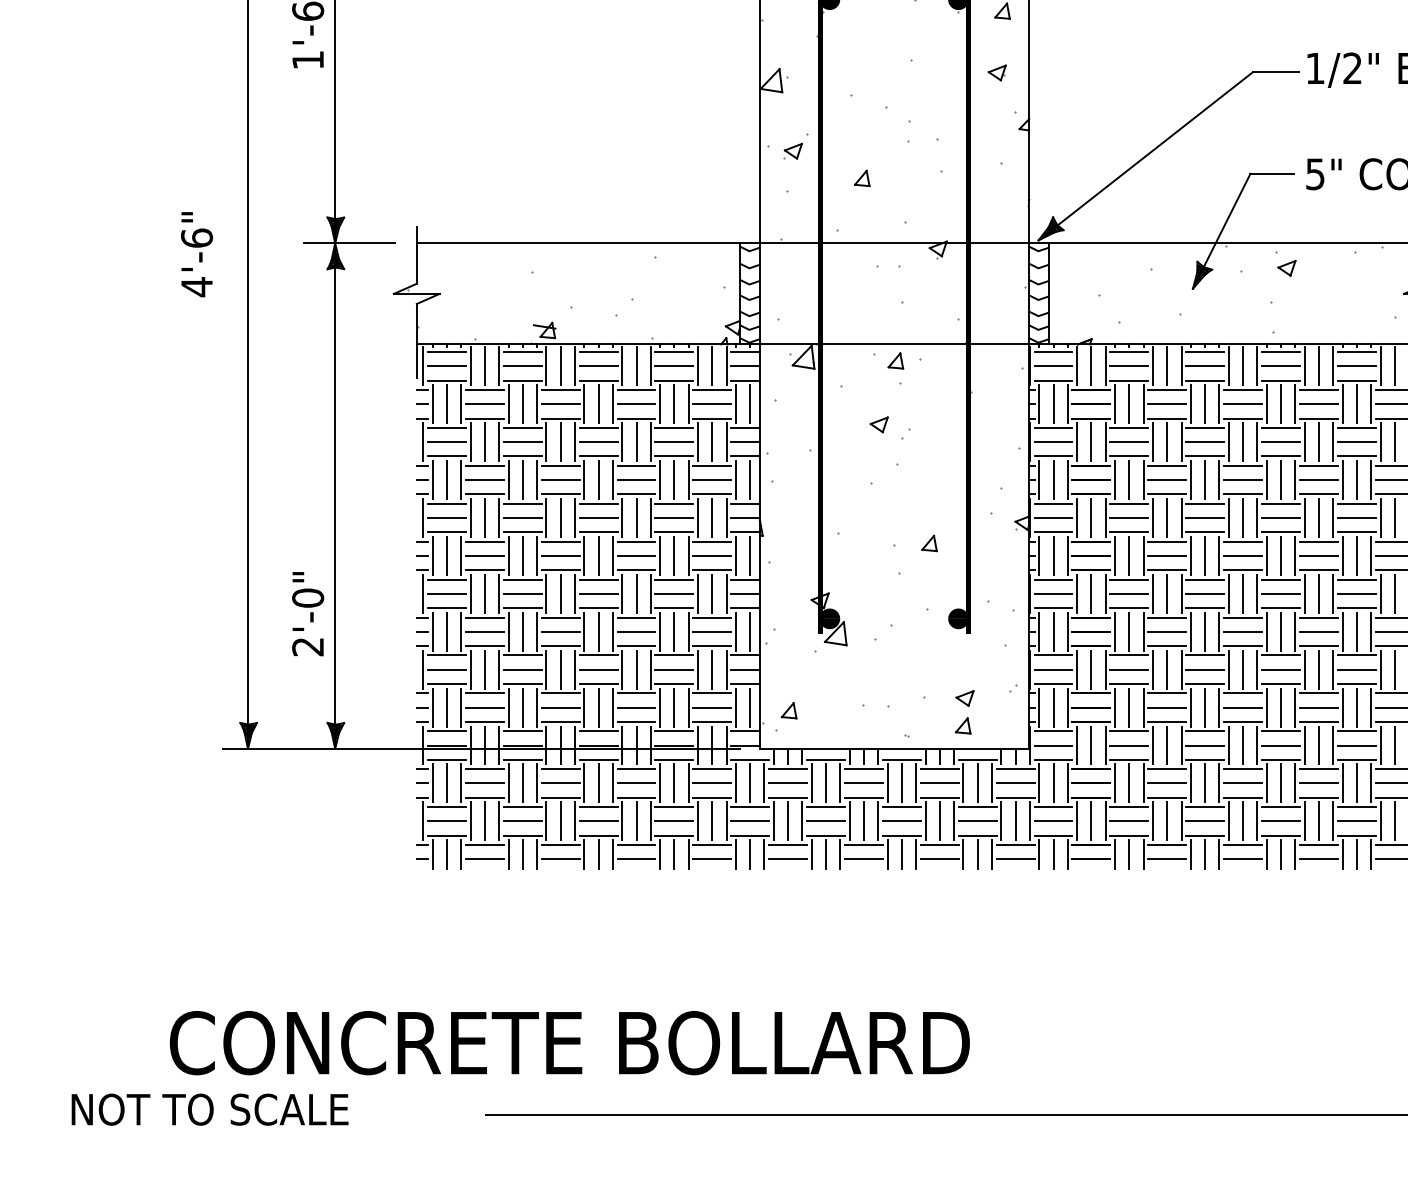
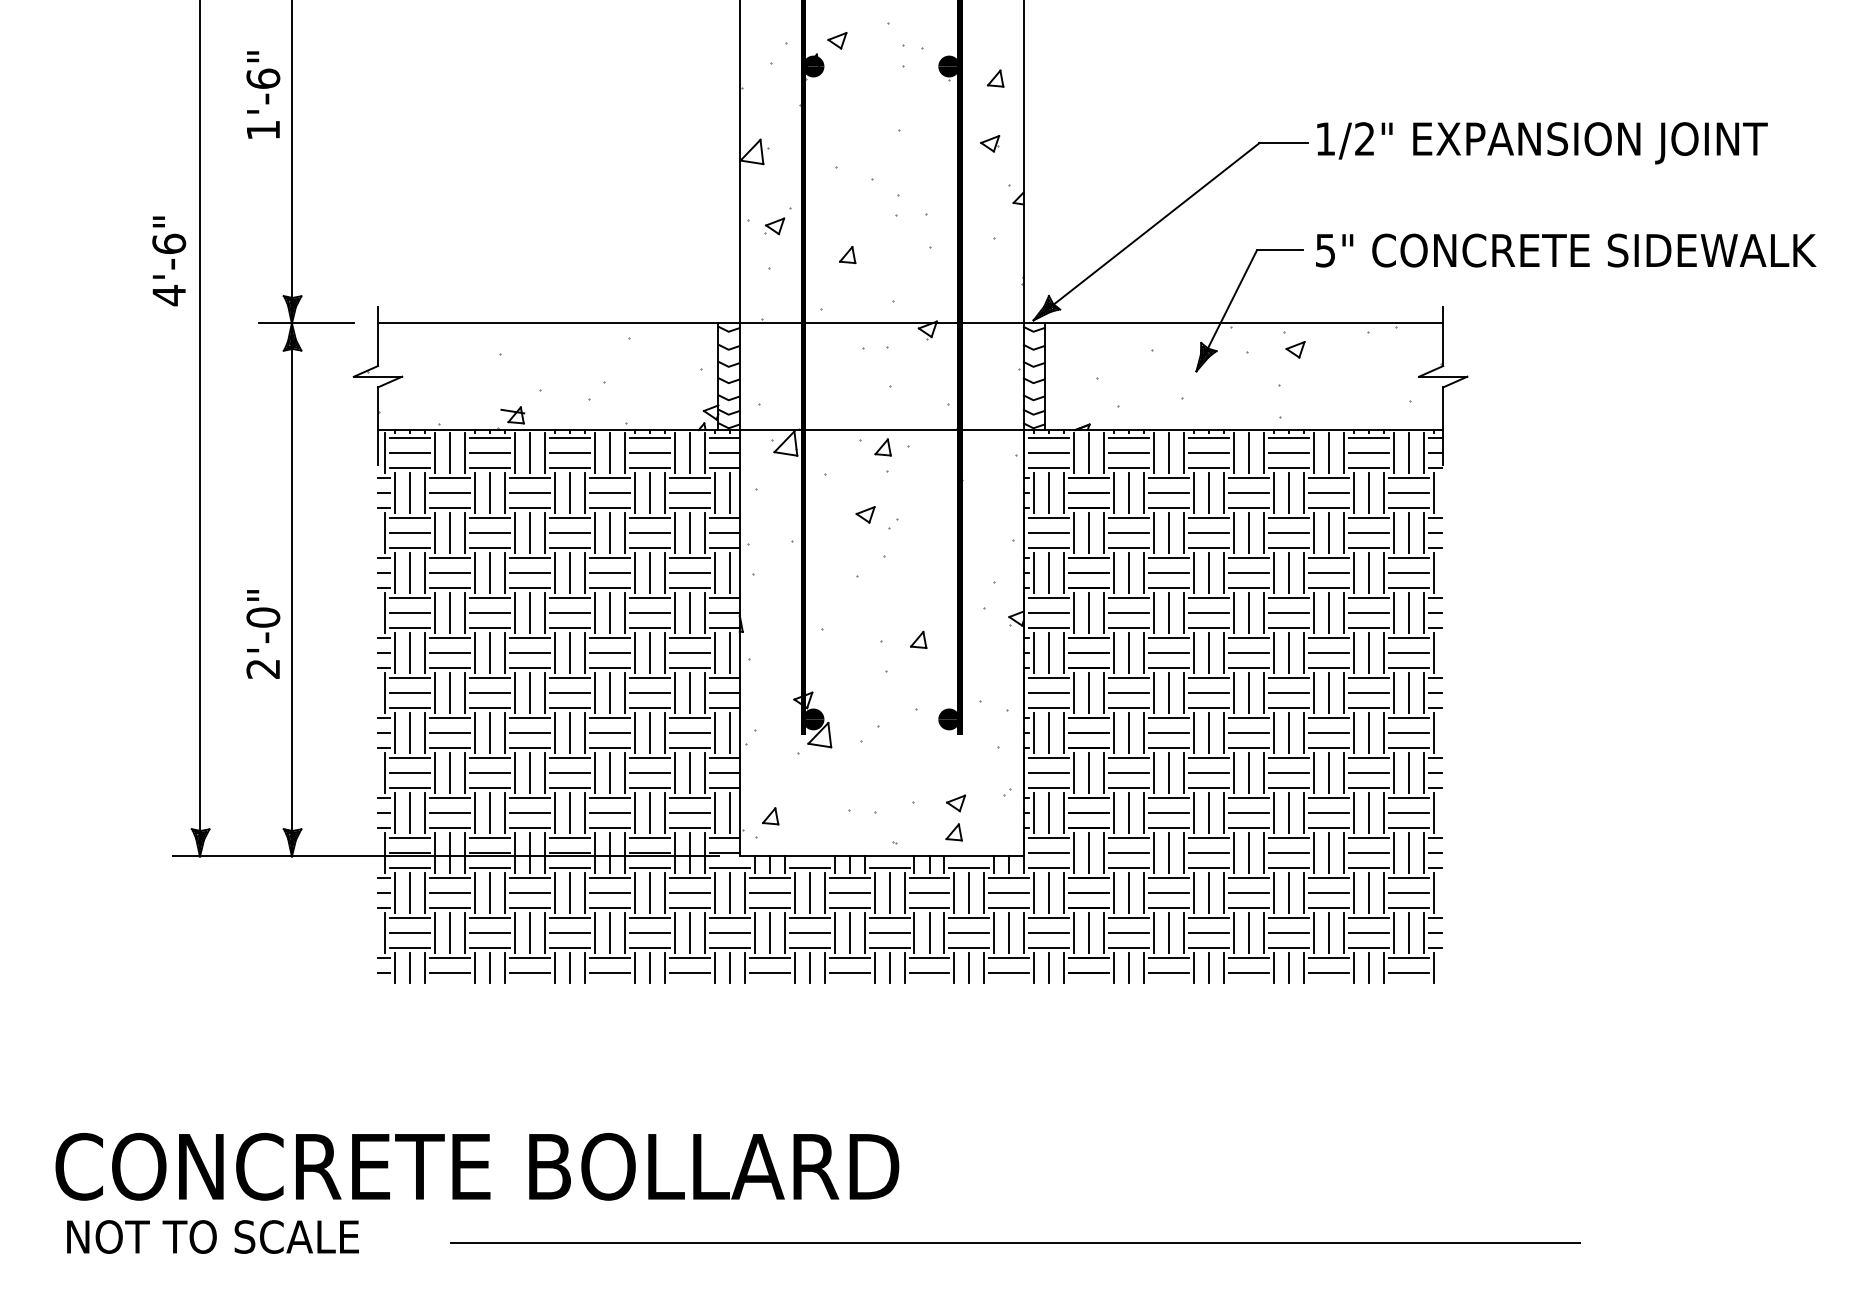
text: (197, 254) -> (169, 261), moved
text: (308, 614) -> (263, 634), moved
text: (569, 1042) -> (477, 1166), moved
text: (209, 1109) -> (212, 1236), moved

